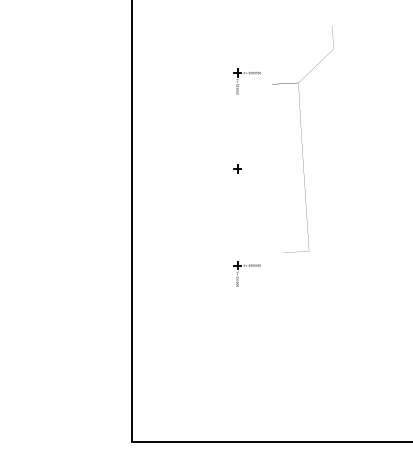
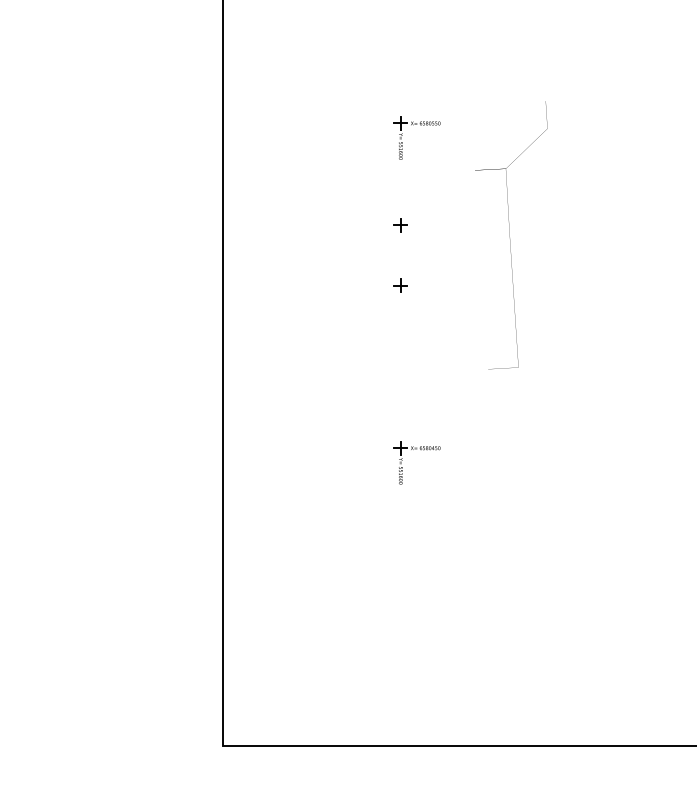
part: (237, 132) -> (400, 223), added
part: (302, 139) -> (510, 235), size x0.7

